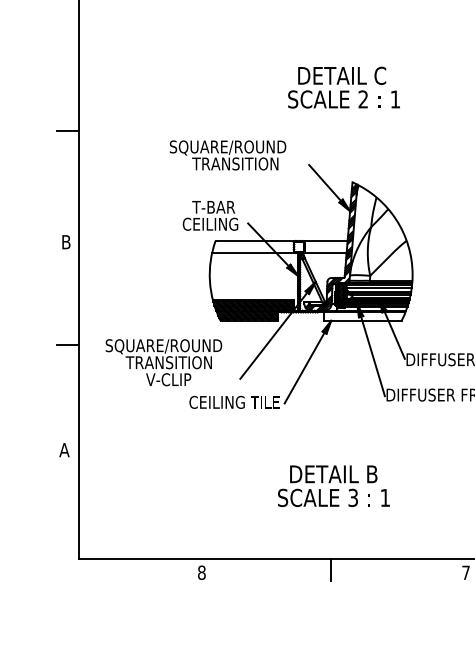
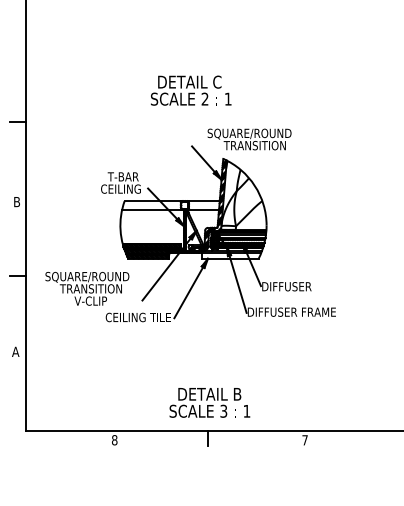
text: (344, 87) -> (191, 90), moved
text: (227, 155) -> (249, 139), moved
text: (333, 485) -> (209, 402), moved

